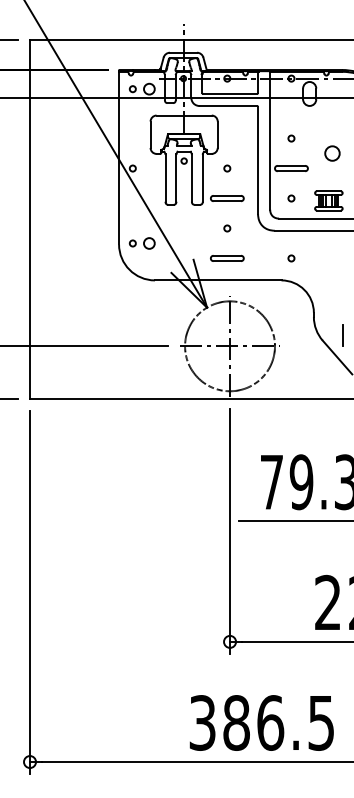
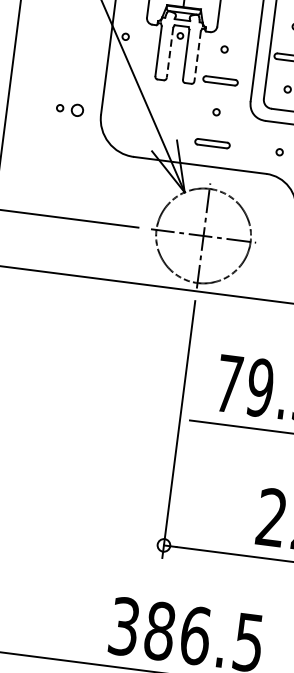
line: (176, 178) -> (170, 53), solid -> dashed
line: (202, 178) -> (197, 56), solid -> dashed
part: (141, 243) -> (69, 109), moved

